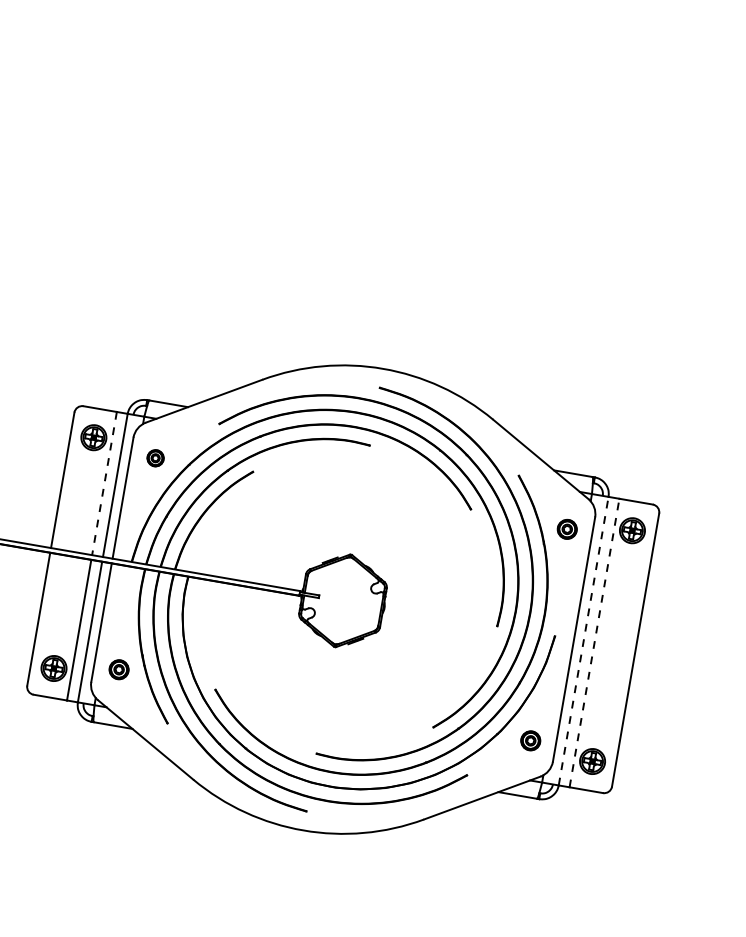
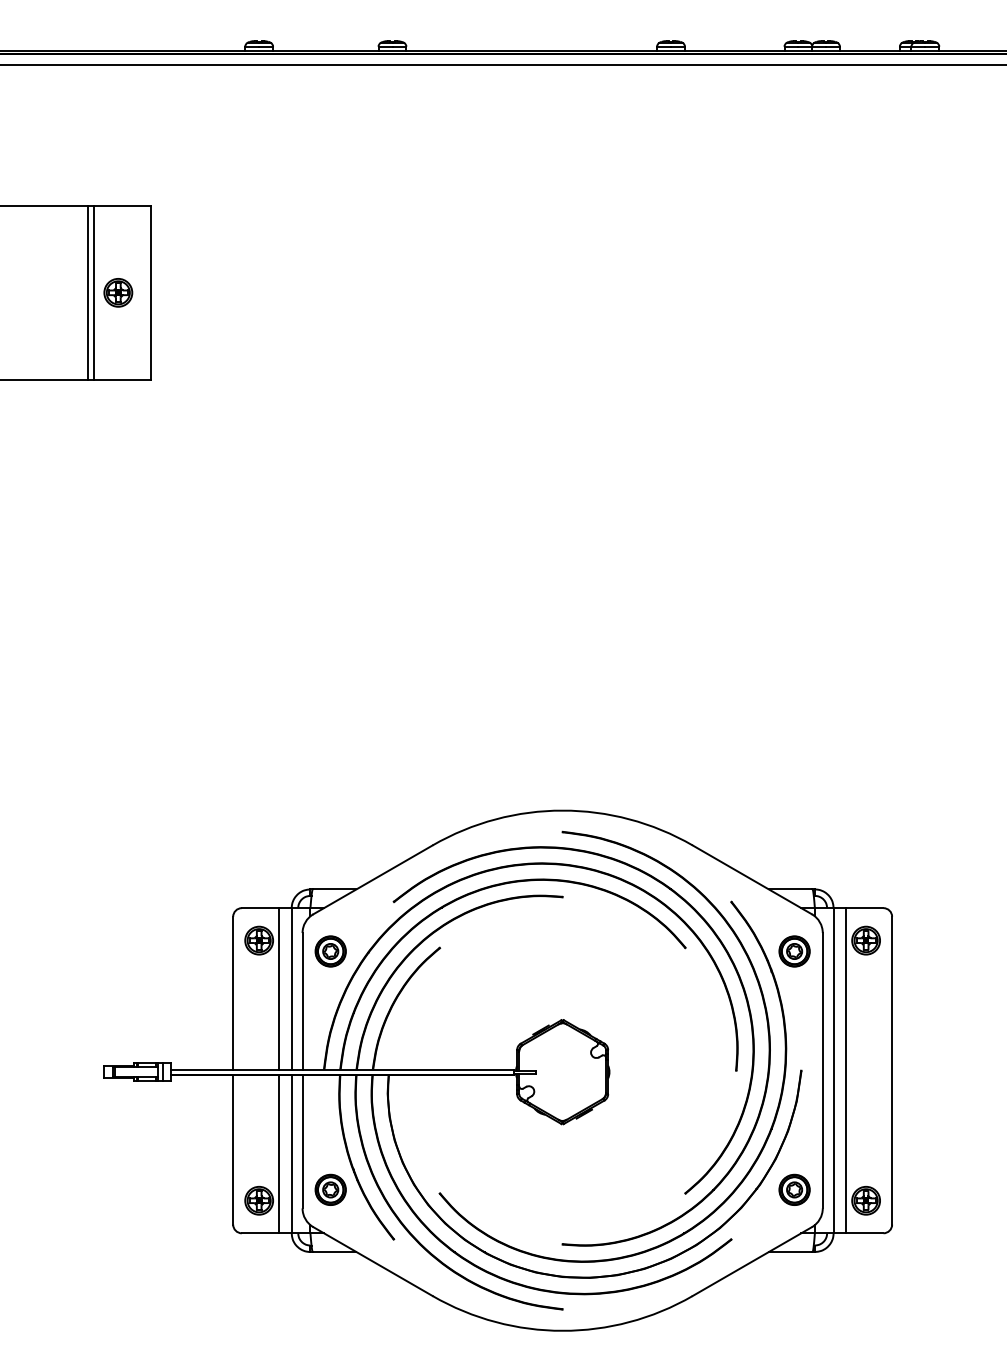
part: (155, 458) -> (330, 951), size x1.67
line: (104, 483) -> (279, 988), dashed -> solid
part: (567, 529) -> (794, 951), size x1.43
line: (583, 640) -> (833, 1070), dashed -> solid
line: (594, 642) -> (845, 1070), dashed -> solid
part: (119, 669) -> (330, 1189), size x1.43
part: (530, 740) -> (794, 1189), size x1.43

